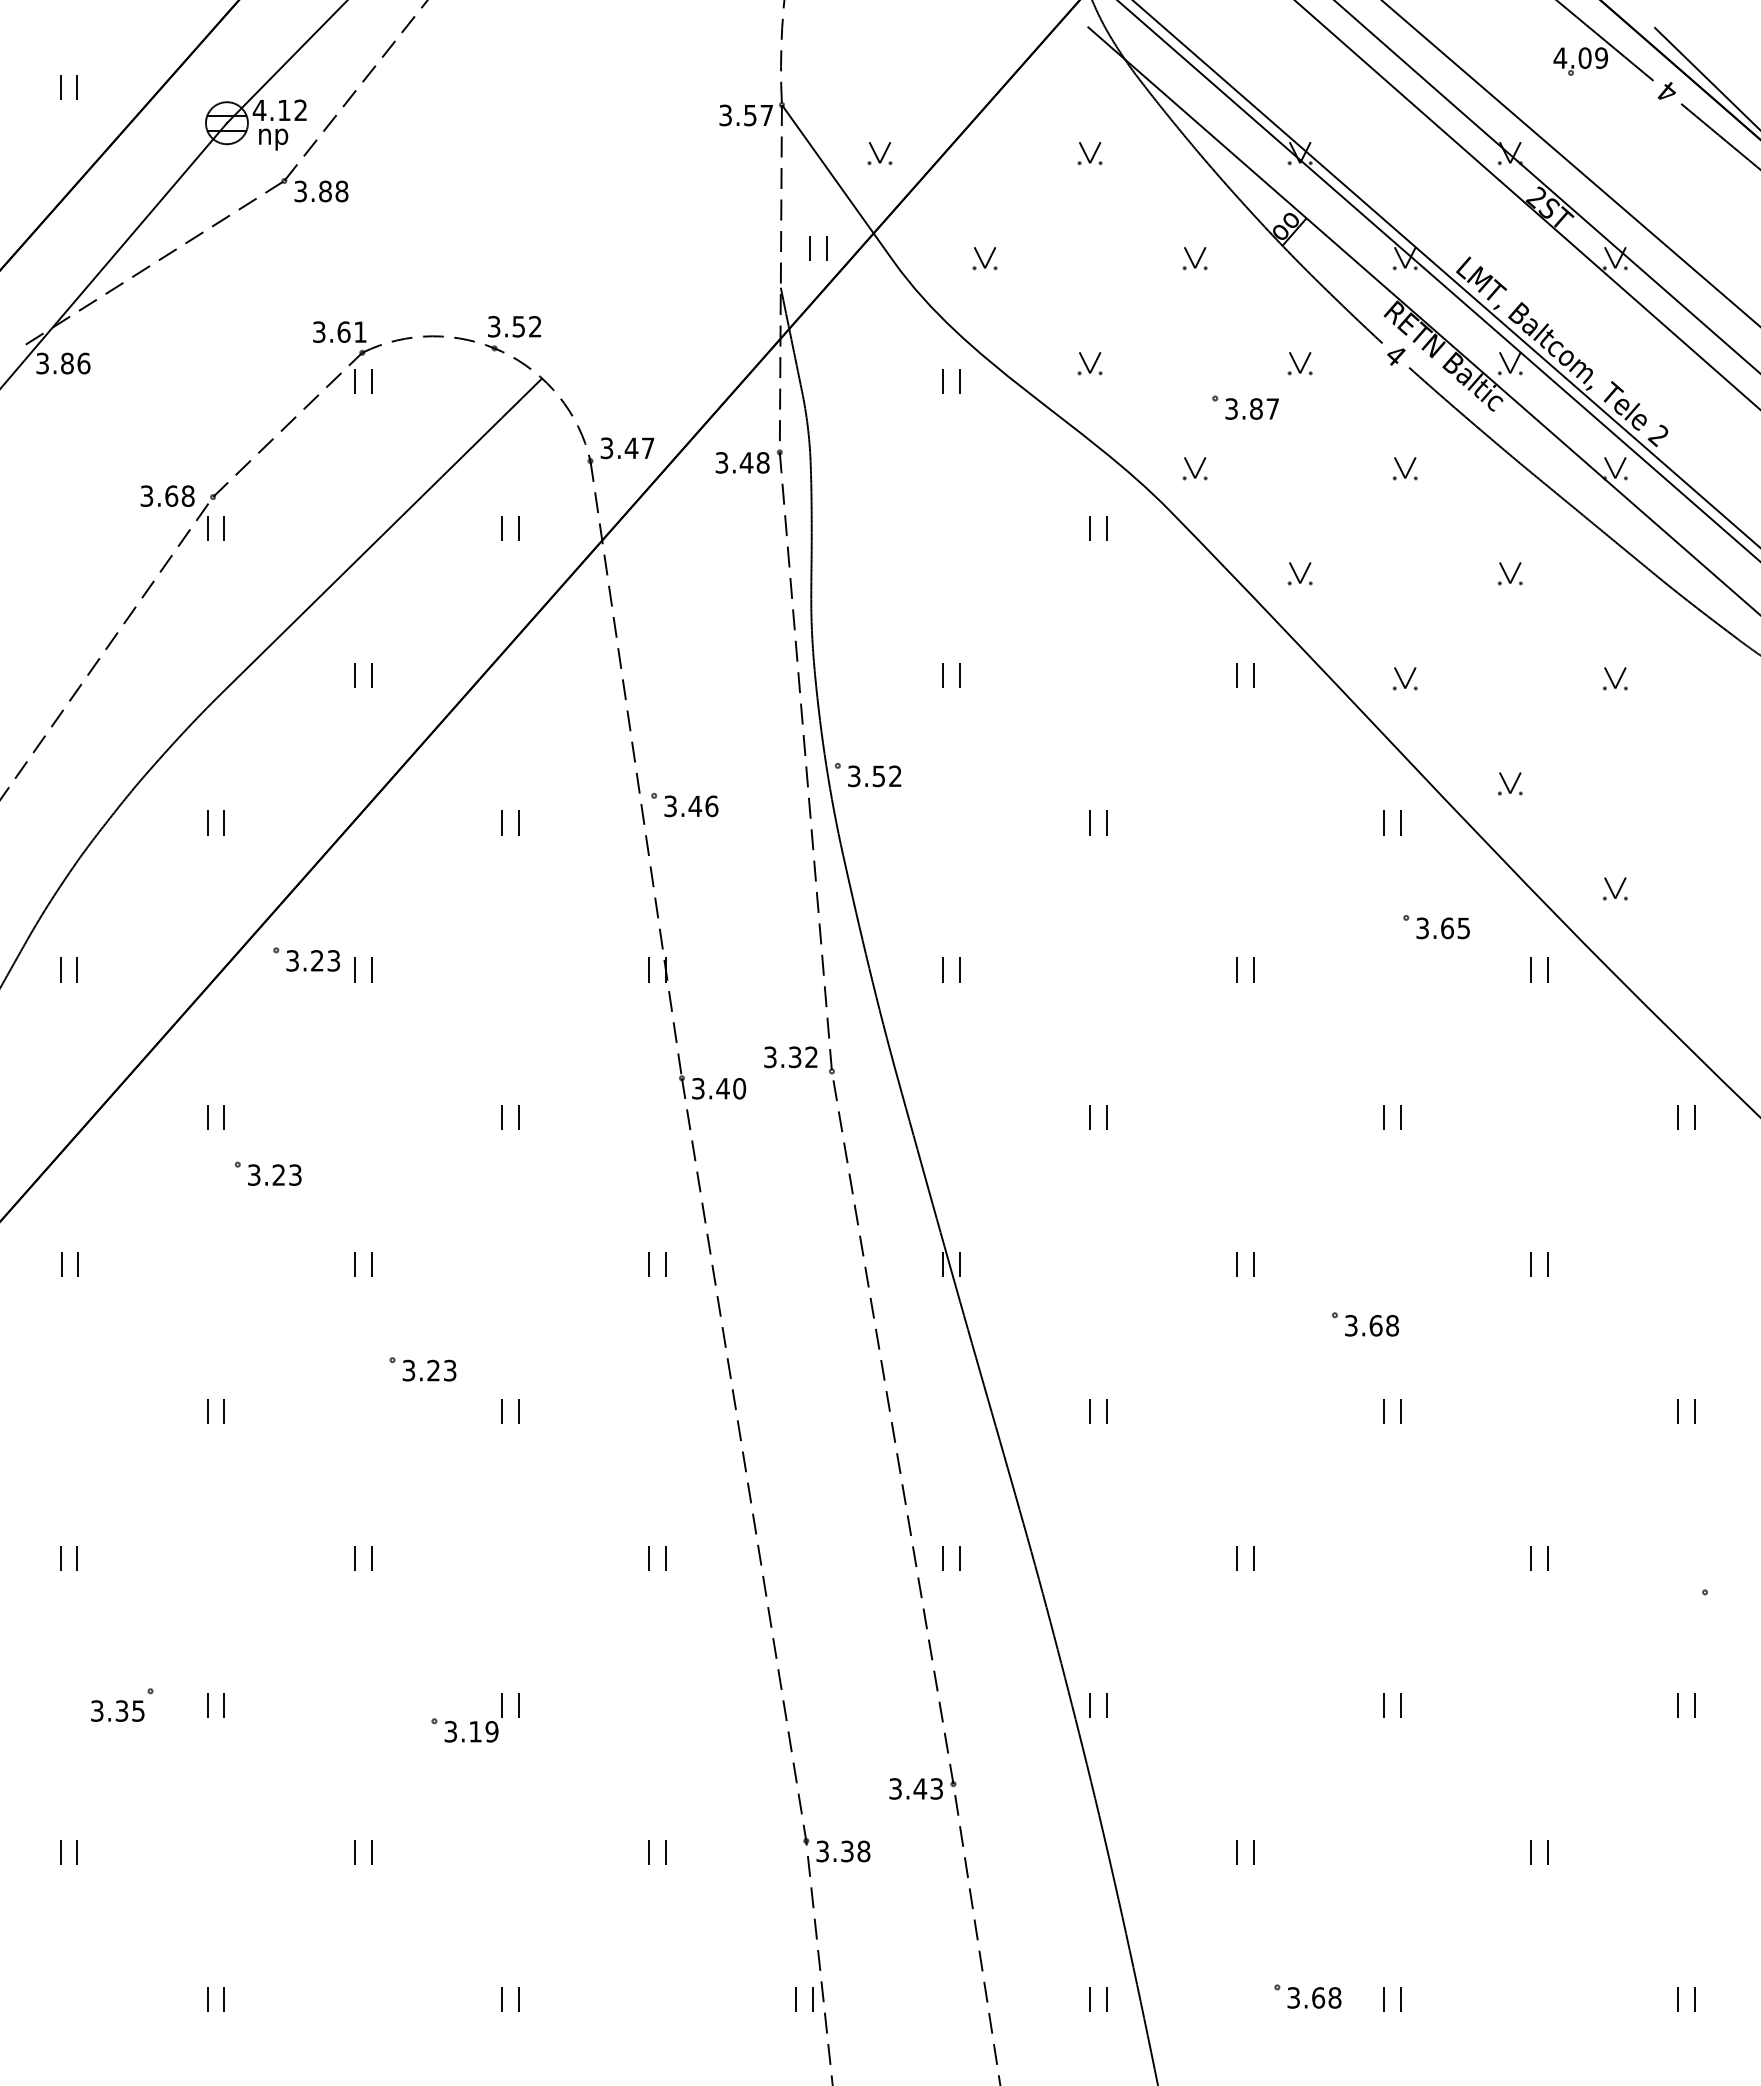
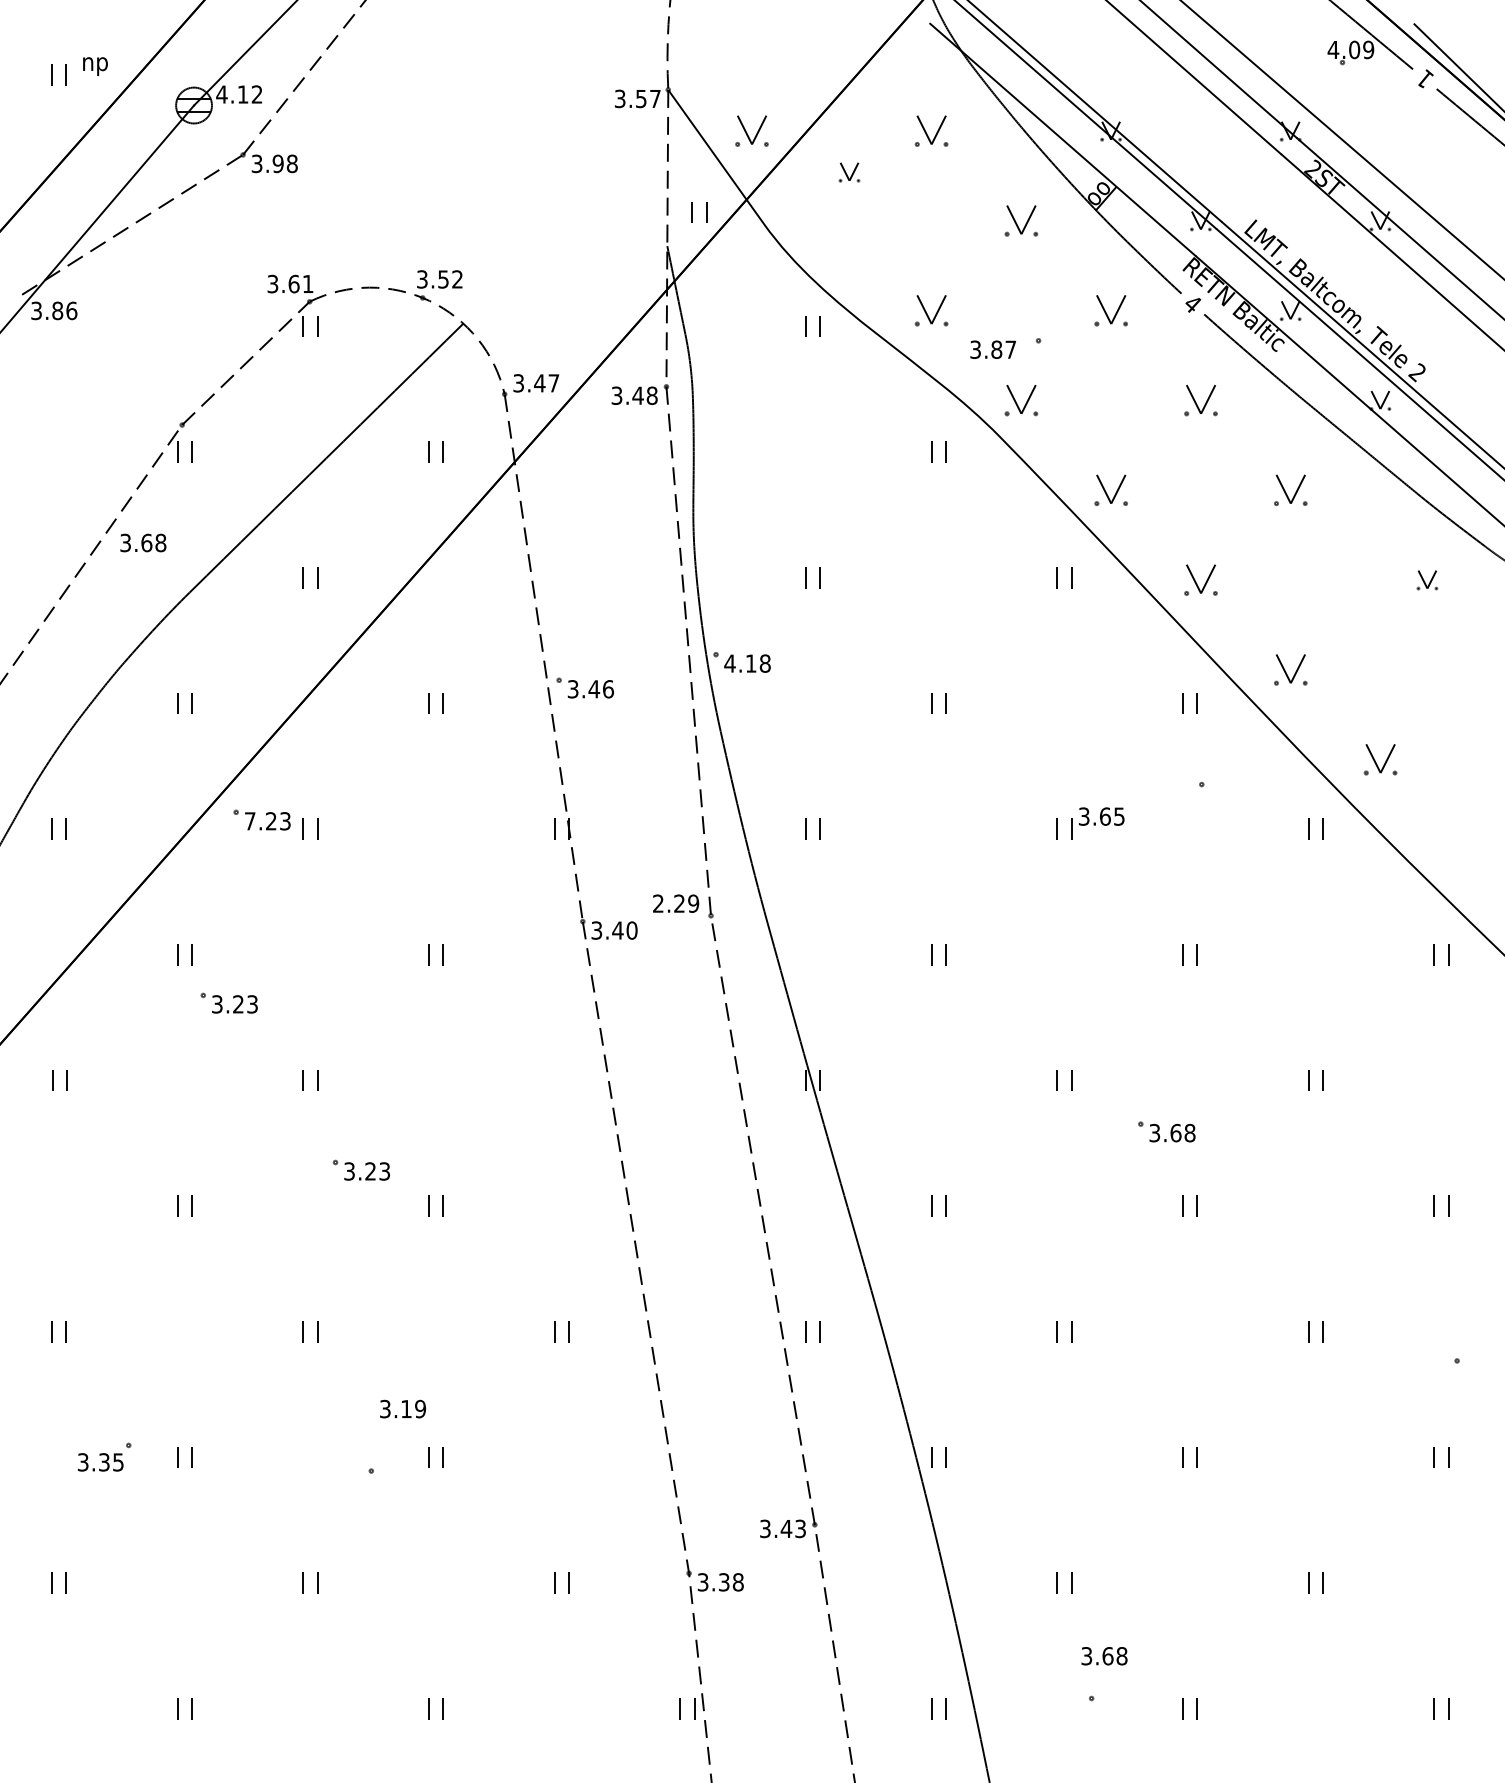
text: (1667, 91) -> (1424, 78), 4 -> 1
text: (273, 139) -> (95, 66), moved
part: (879, 153) -> (751, 131), size x1.6
part: (1089, 153) -> (931, 131), size x1.6
text: (325, 191) -> (278, 163), 3.88 -> 3.98
part: (984, 258) -> (849, 172), moved
part: (1194, 258) -> (1020, 221), size x1.6
part: (1089, 363) -> (931, 310), size x1.6
part: (1299, 363) -> (1110, 310), size x1.6
text: (1251, 408) -> (992, 349), moved
part: (1194, 468) -> (1020, 400), size x1.6
part: (1404, 468) -> (1200, 400), size x1.6
text: (167, 495) -> (143, 542), moved
part: (1299, 573) -> (1110, 490), size x1.6
part: (1509, 573) -> (1289, 490), size x1.6
part: (1404, 678) -> (1200, 580), size x1.6
part: (1614, 678) -> (1426, 580), moved
text: (874, 776) -> (747, 663), 3.52 -> 4.18
part: (1509, 783) -> (1289, 669), size x1.6
part: (1614, 888) -> (1379, 759), size x1.6
text: (1442, 928) -> (1101, 816), moved
text: (292, 960) -> (250, 821), 3.23 -> 7.23
text: (791, 1057) -> (676, 903), 3.32 -> 2.29
part: (649, 1264) -> (555, 1080), removed
text: (471, 1731) -> (403, 1408), moved
text: (1314, 1997) -> (1104, 1655), moved

